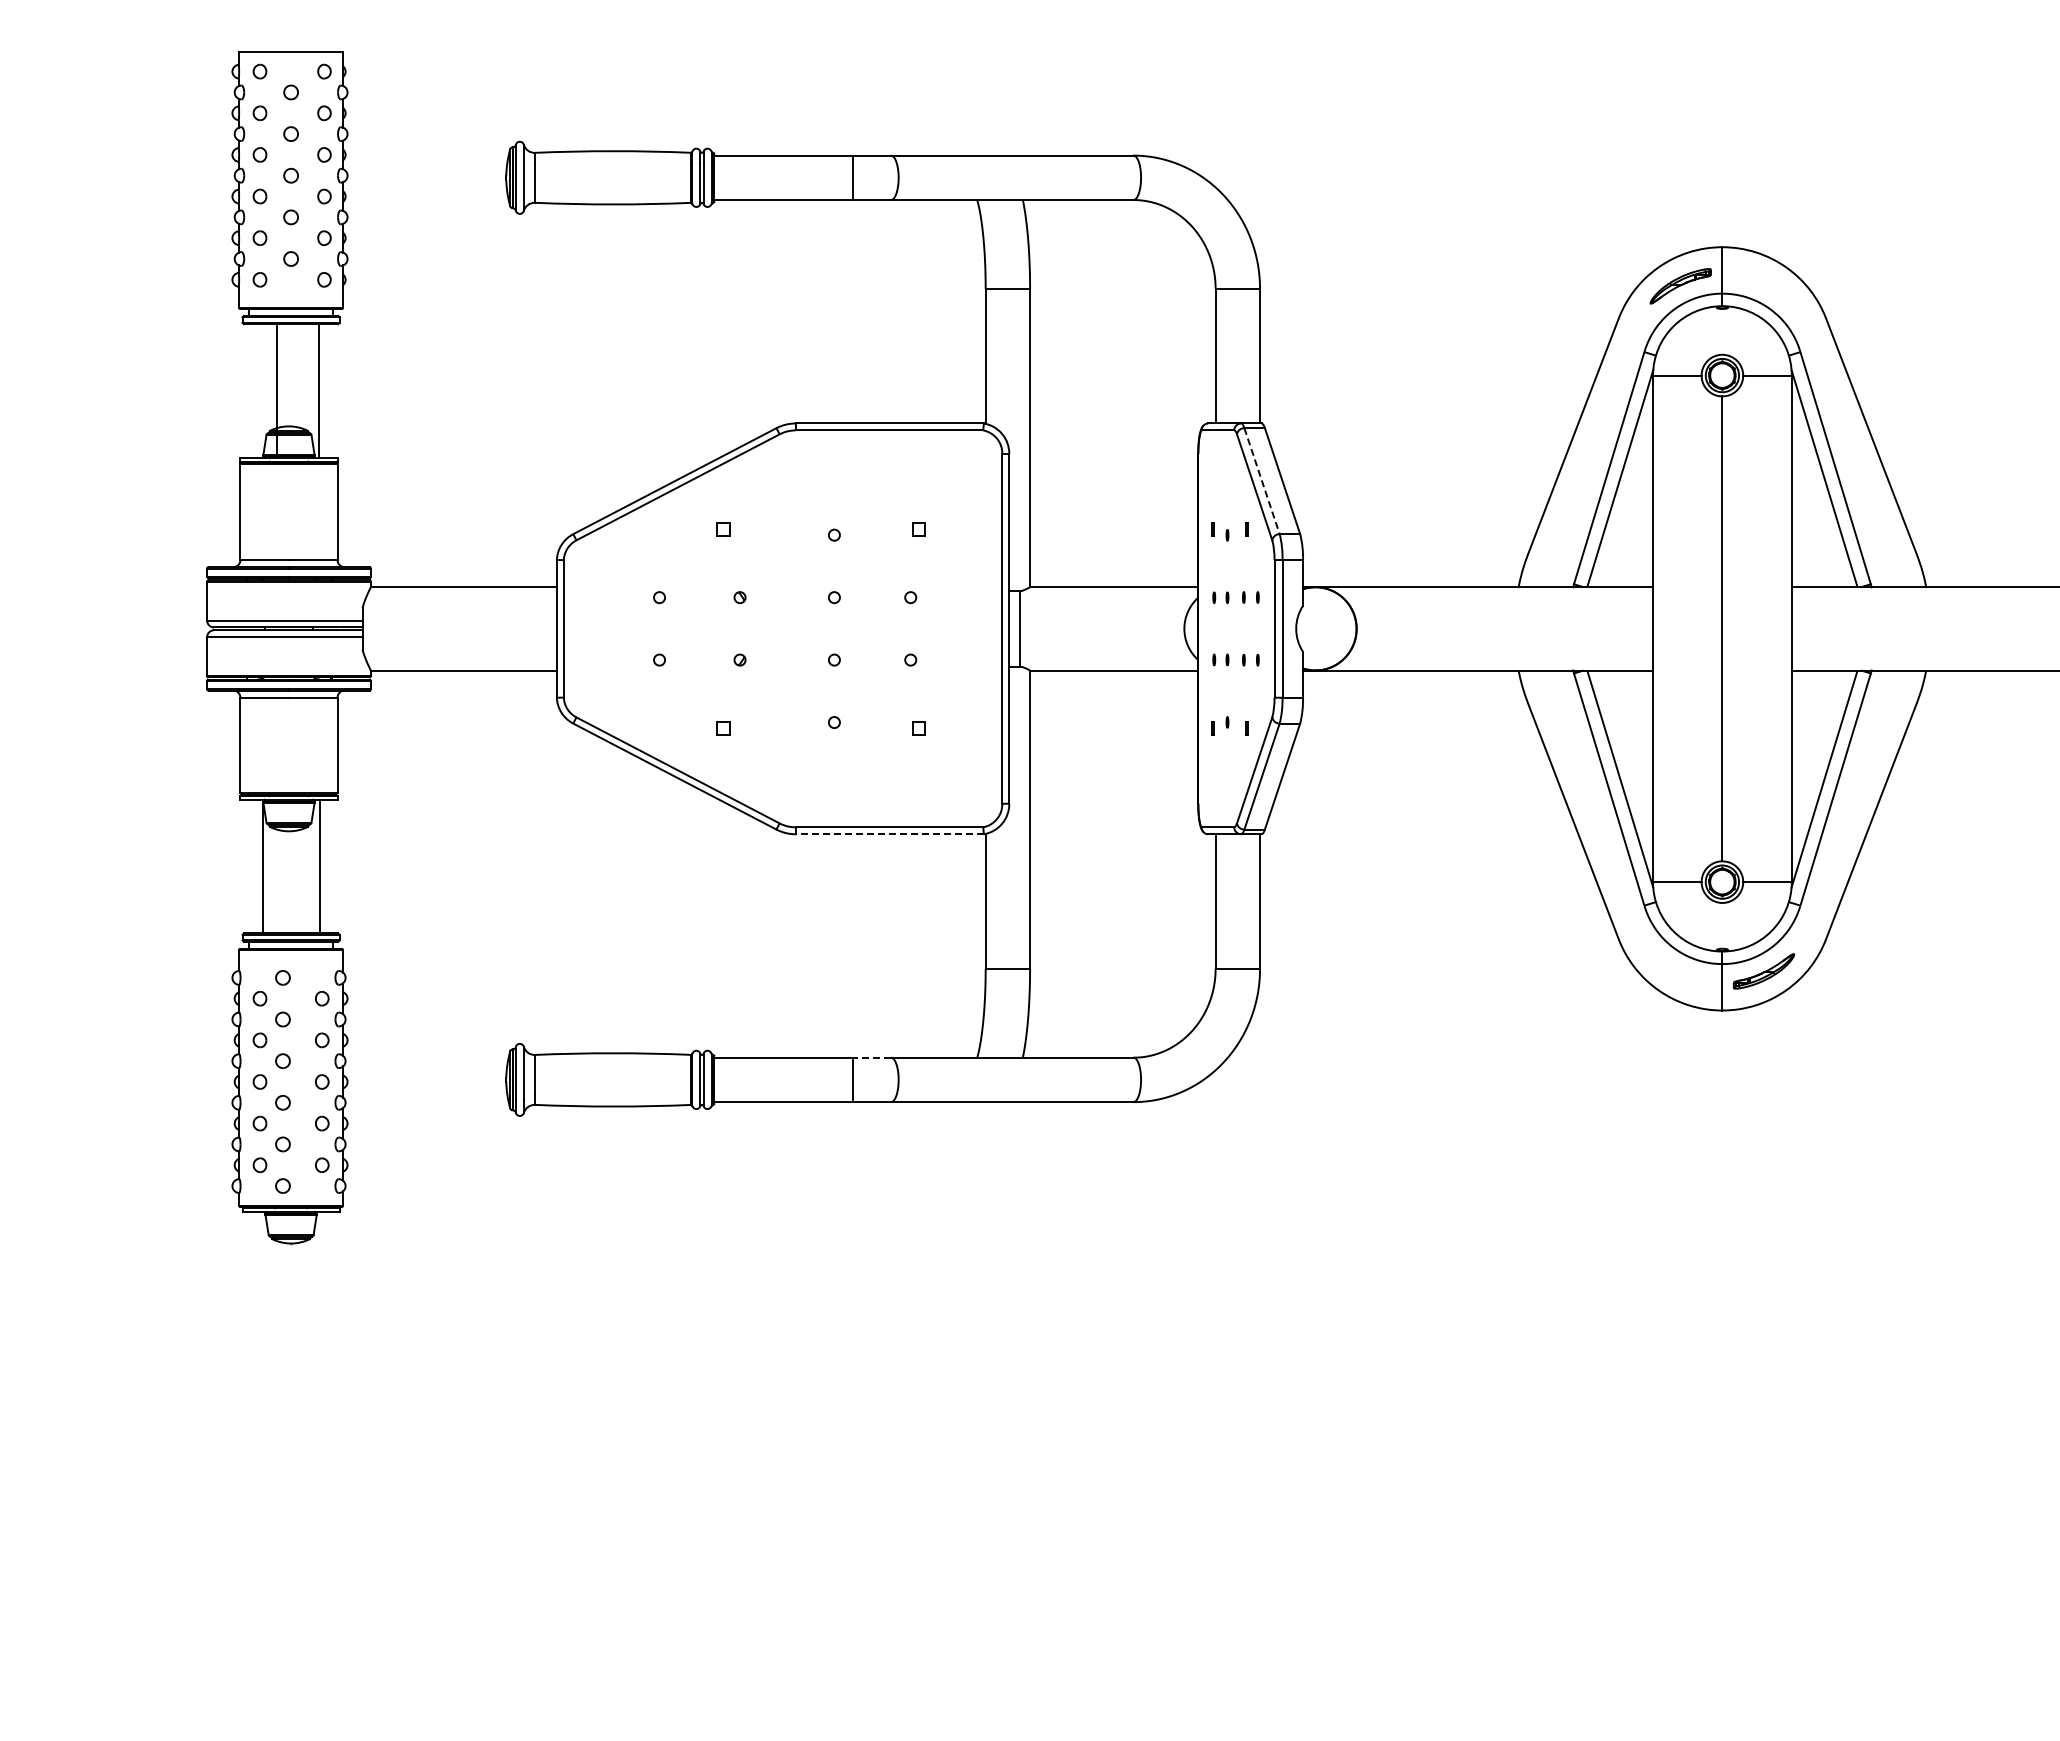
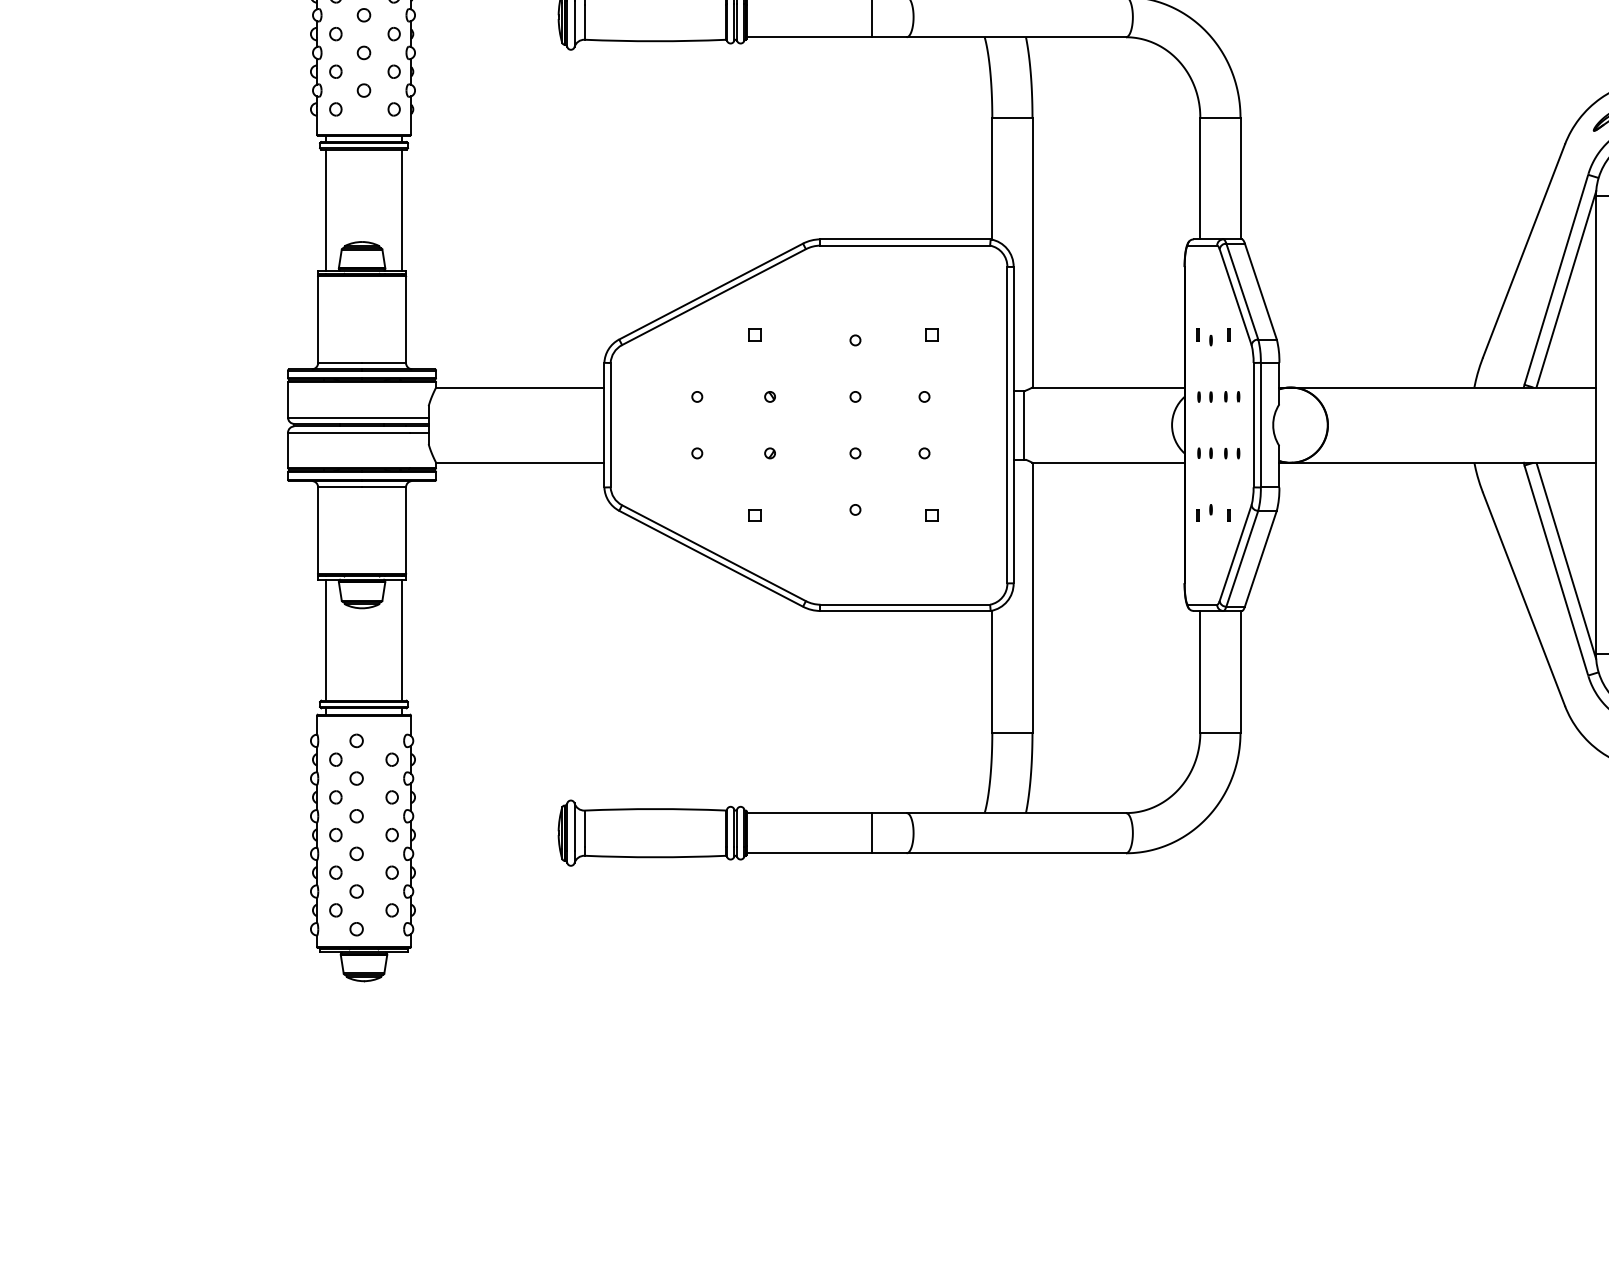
line: (276, 391) -> (401, 210), moved
line: (319, 391) -> (326, 210), moved
line: (1262, 481) -> (1242, 291), dashed -> solid
line: (889, 834) -> (905, 611), dashed -> solid
line: (262, 866) -> (401, 640), moved
line: (320, 866) -> (326, 640), moved
line: (872, 1057) -> (889, 812), dashed -> solid

